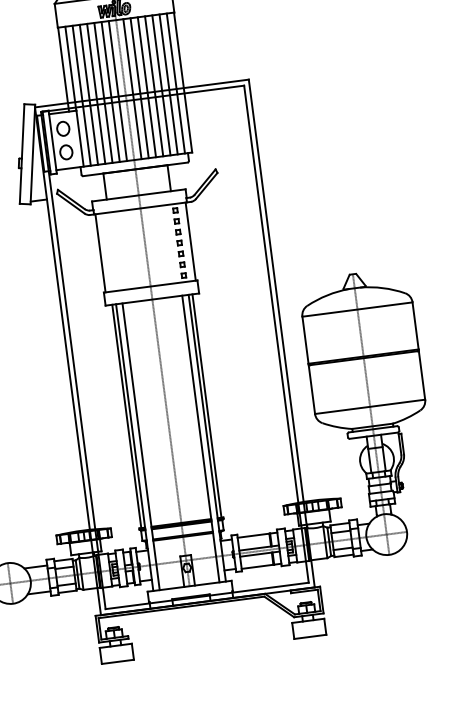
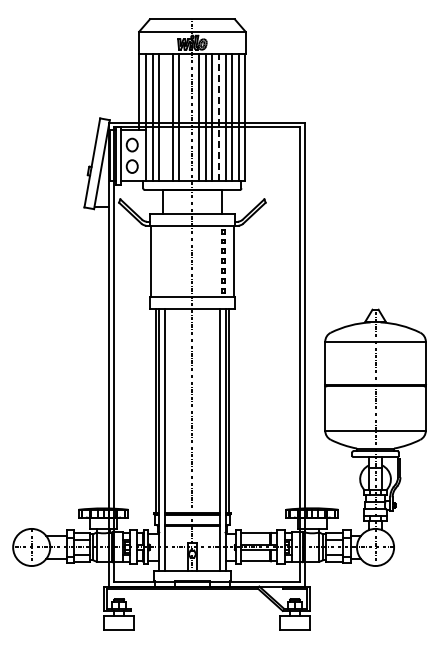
line: (153, 86) -> (218, 117), solid -> dashed
line: (117, 91) -> (185, 117), removed
line: (95, 93) -> (165, 117), removed

